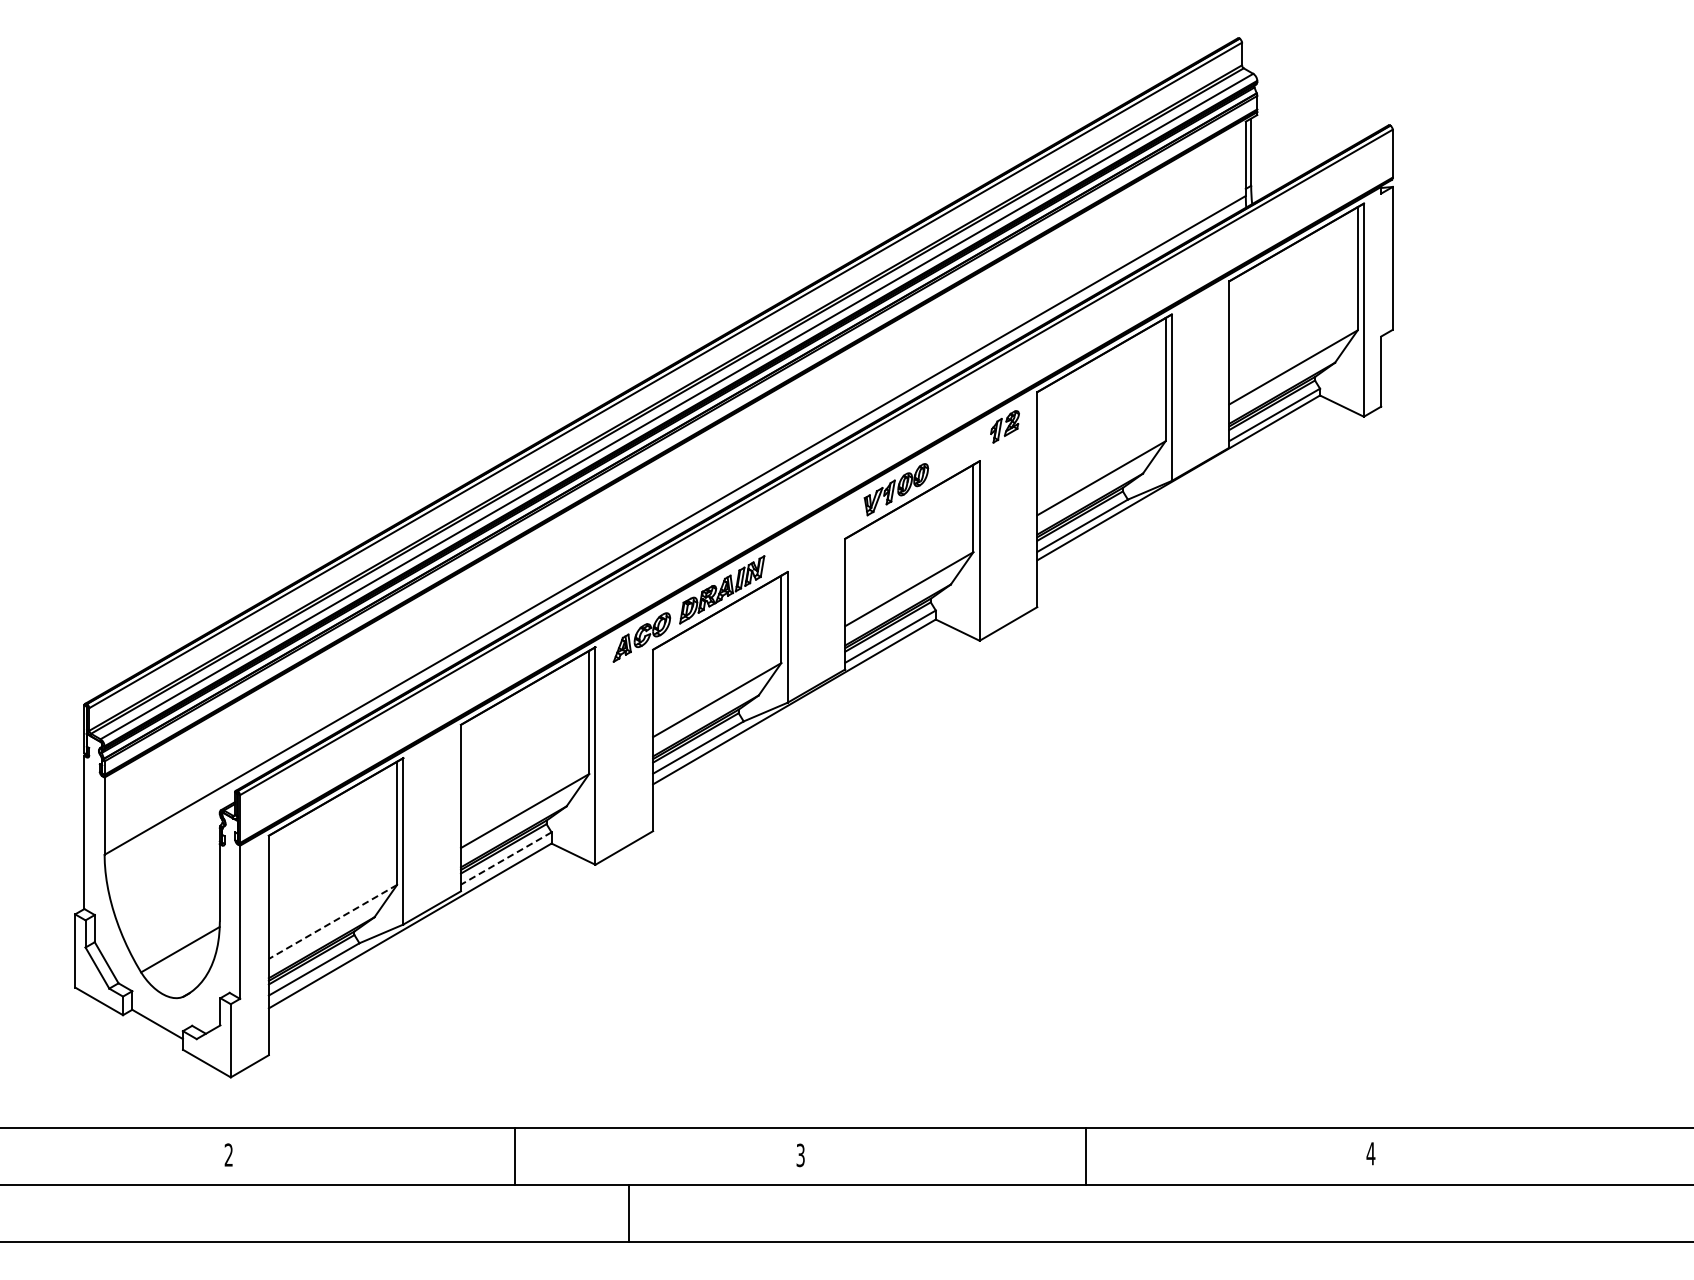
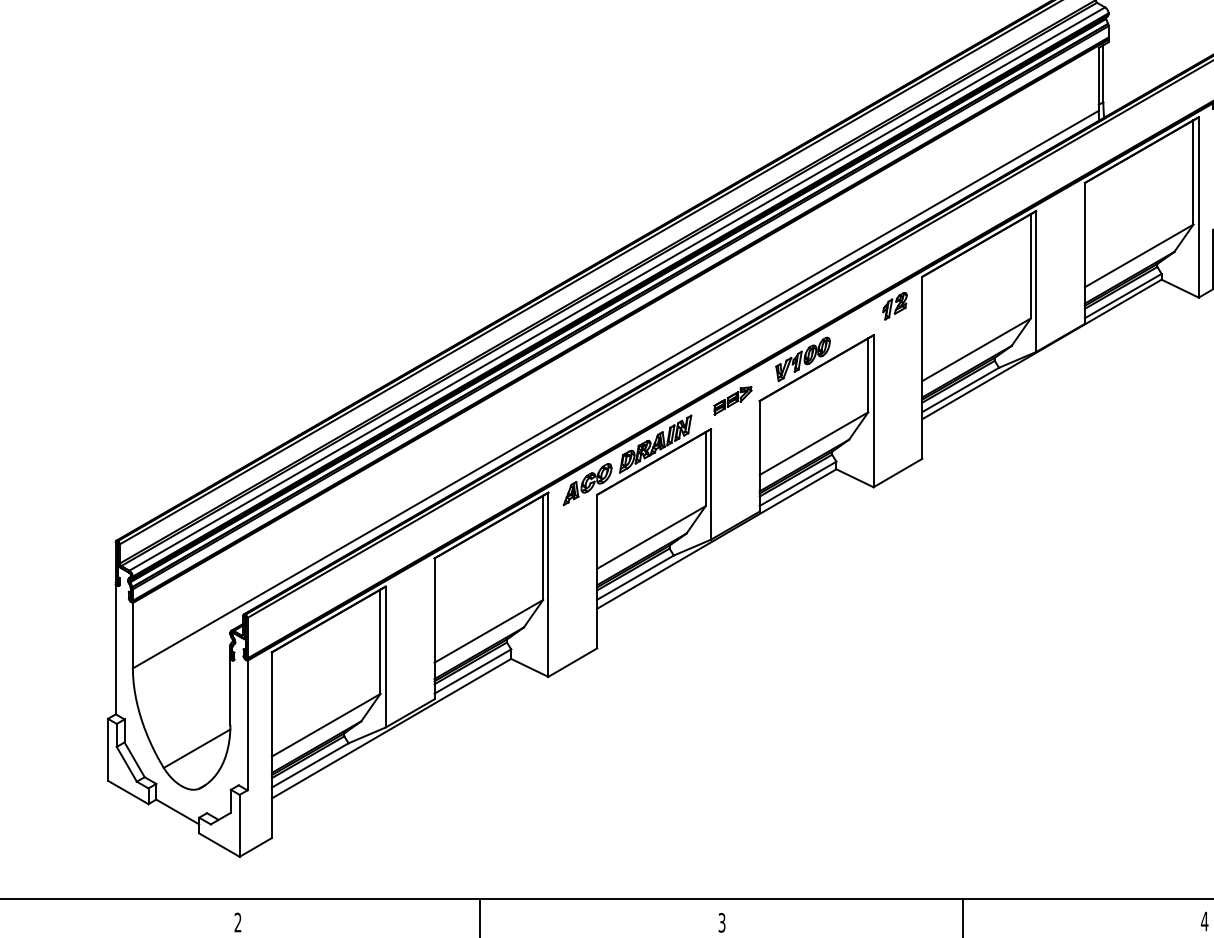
part: (813, 538) -> (732, 400), added
line: (505, 858) -> (472, 671), dashed -> solid
line: (332, 922) -> (325, 725), dashed -> solid

